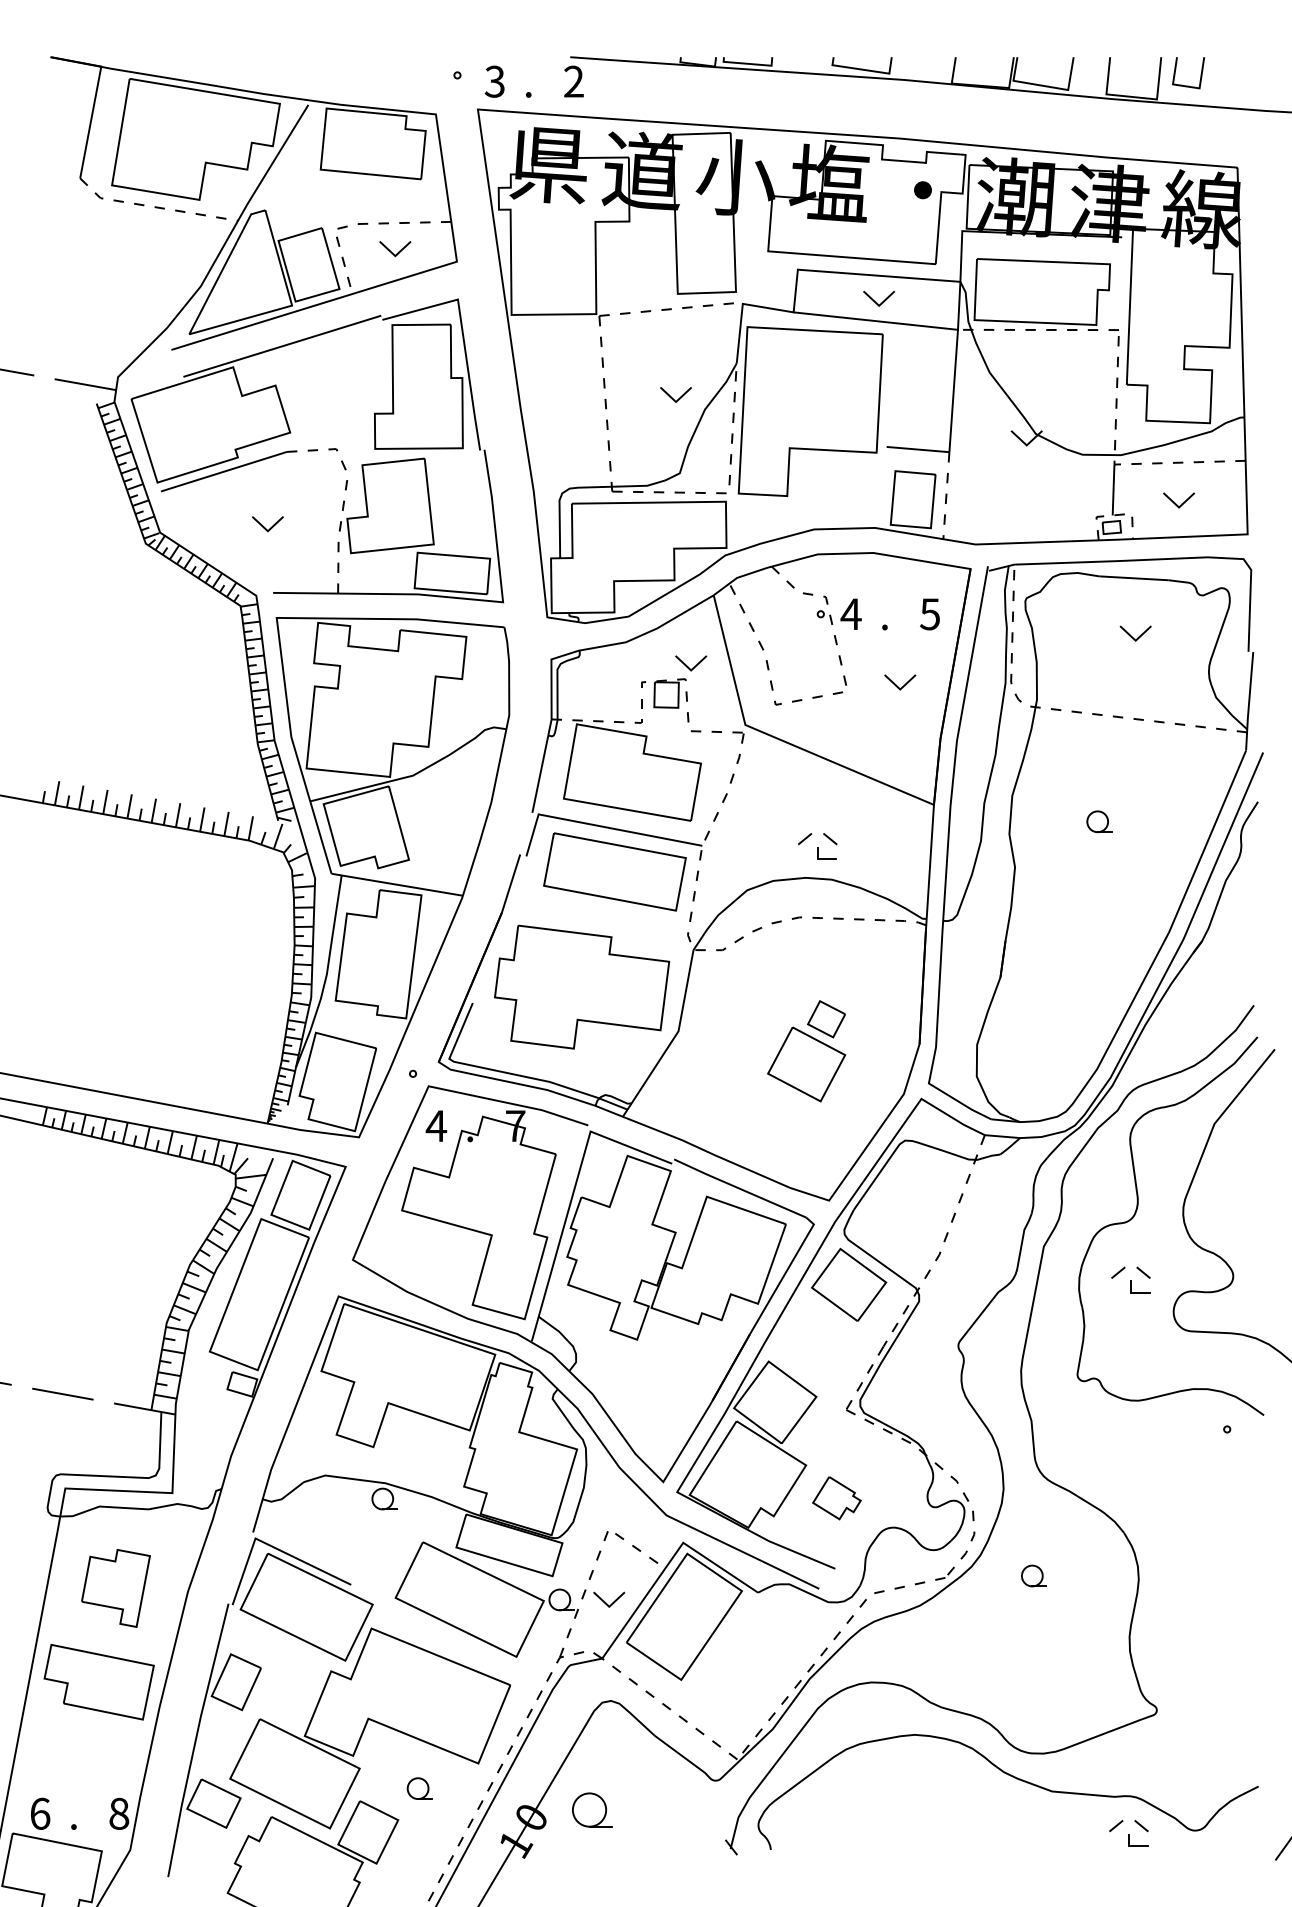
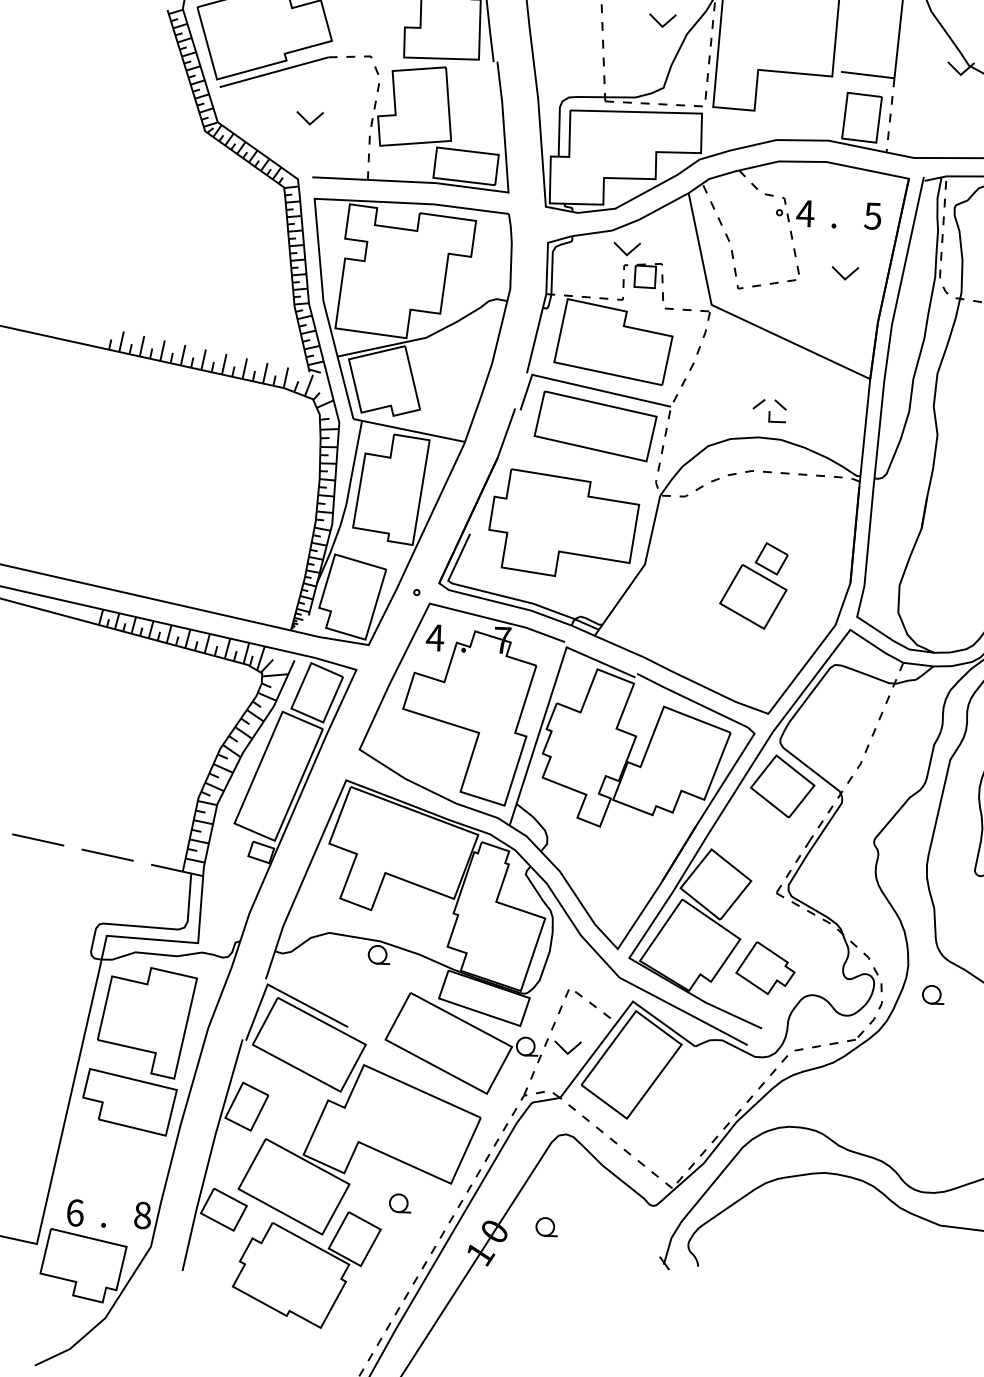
line: (692, 667) -> (628, 252), moved
part: (836, 1498) -> (765, 968), size x1.43
part: (1033, 1575) -> (932, 994), moved
part: (115, 1588) -> (146, 1022), size x1.67
part: (591, 1809) -> (546, 1226), size x0.62

